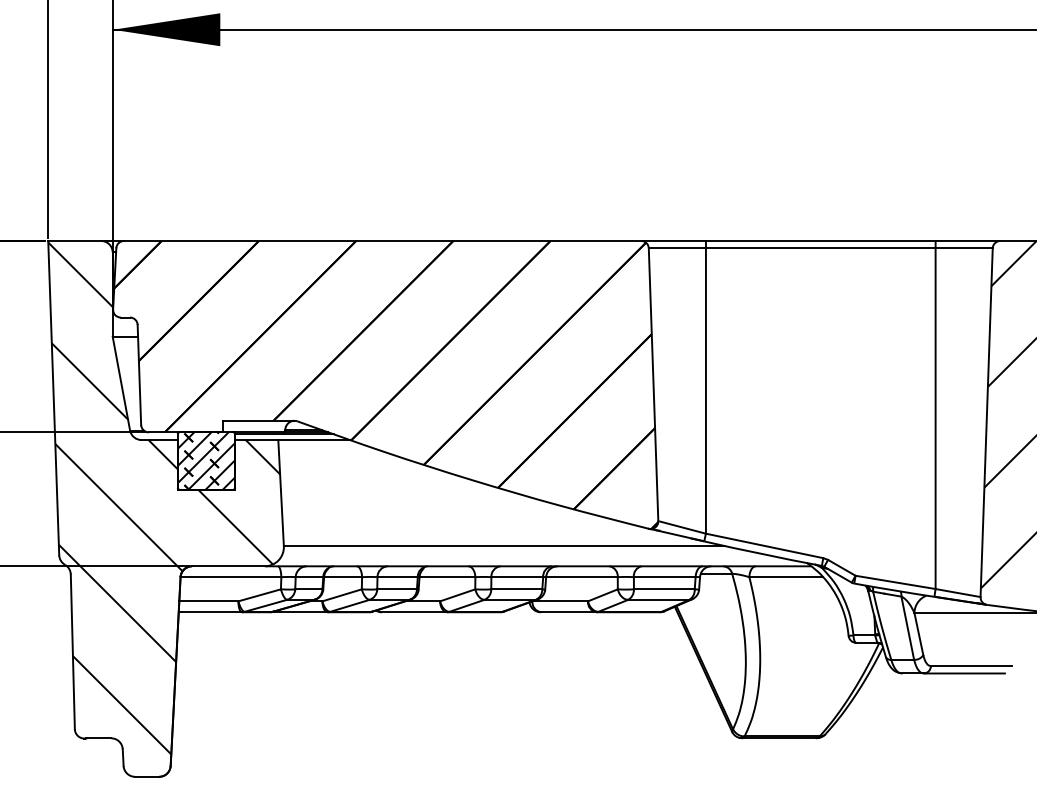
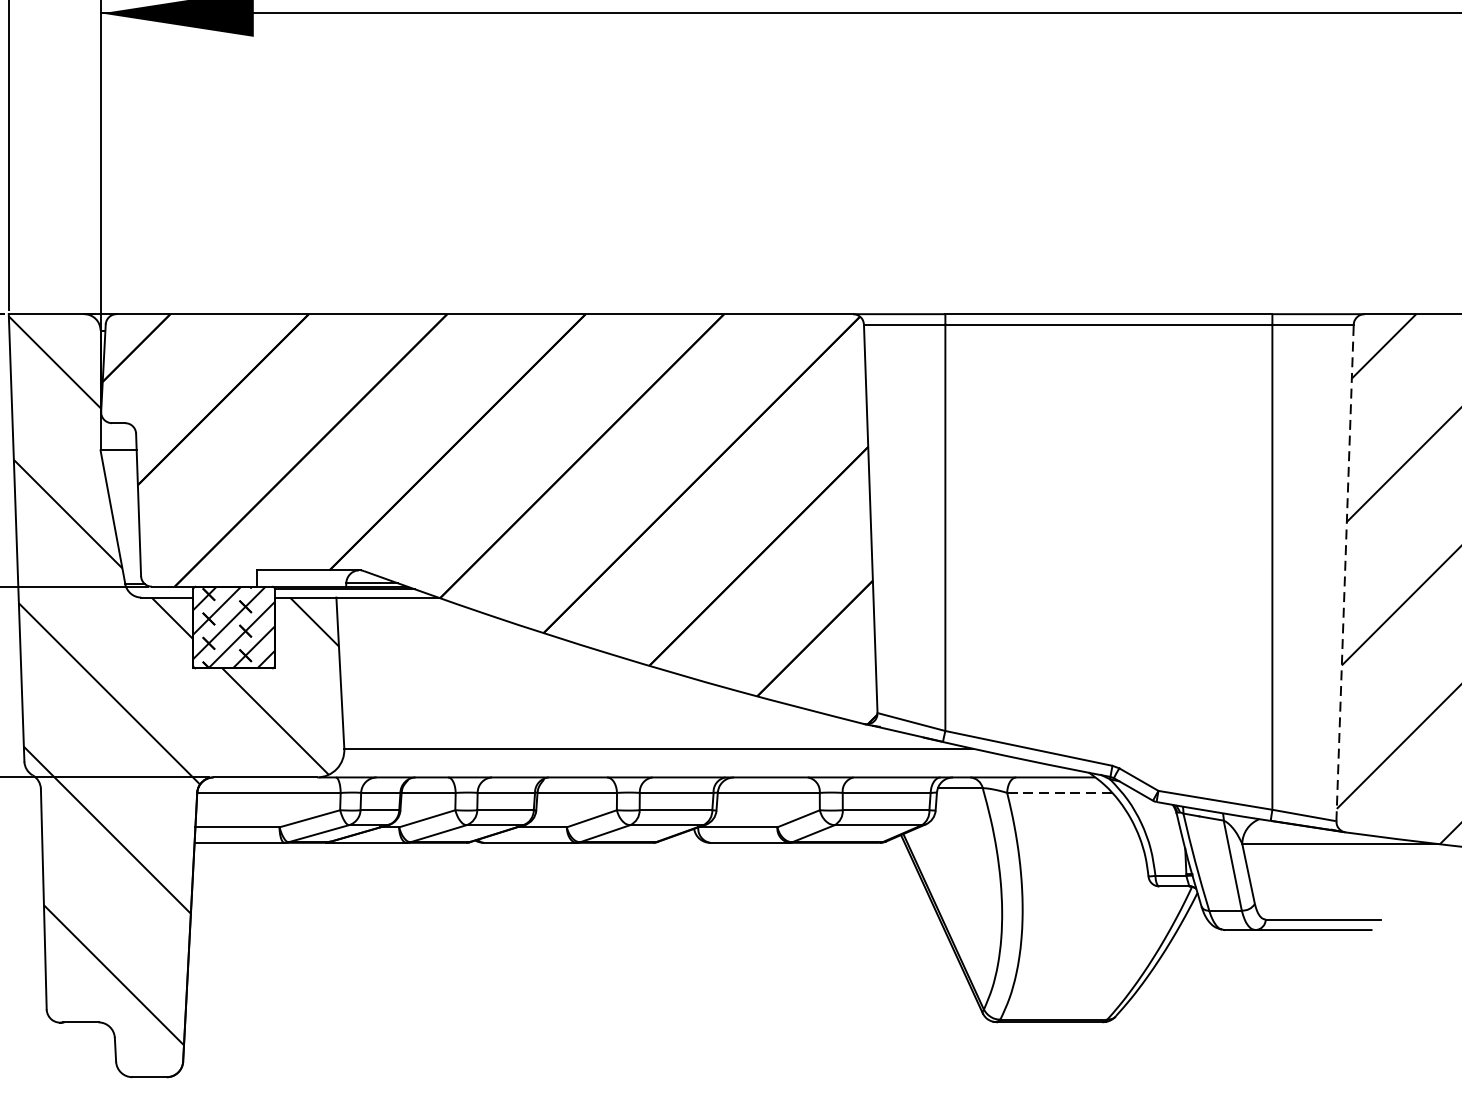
line: (986, 422) -> (1344, 572), solid -> dashed
line: (786, 577) -> (1060, 793), solid -> dashed

